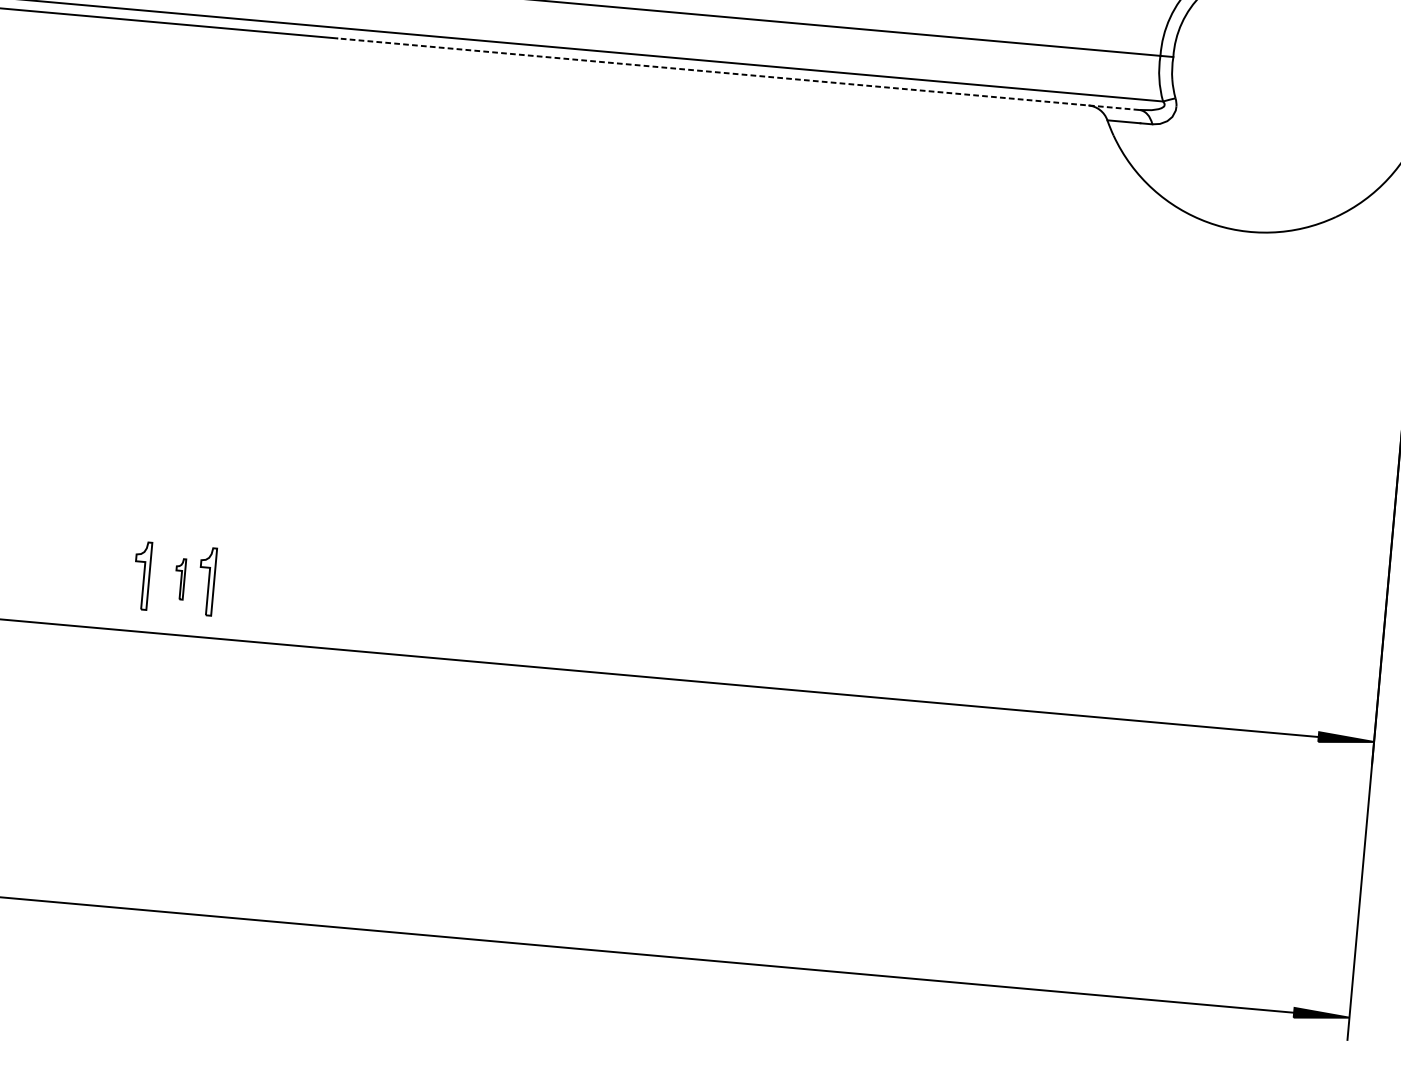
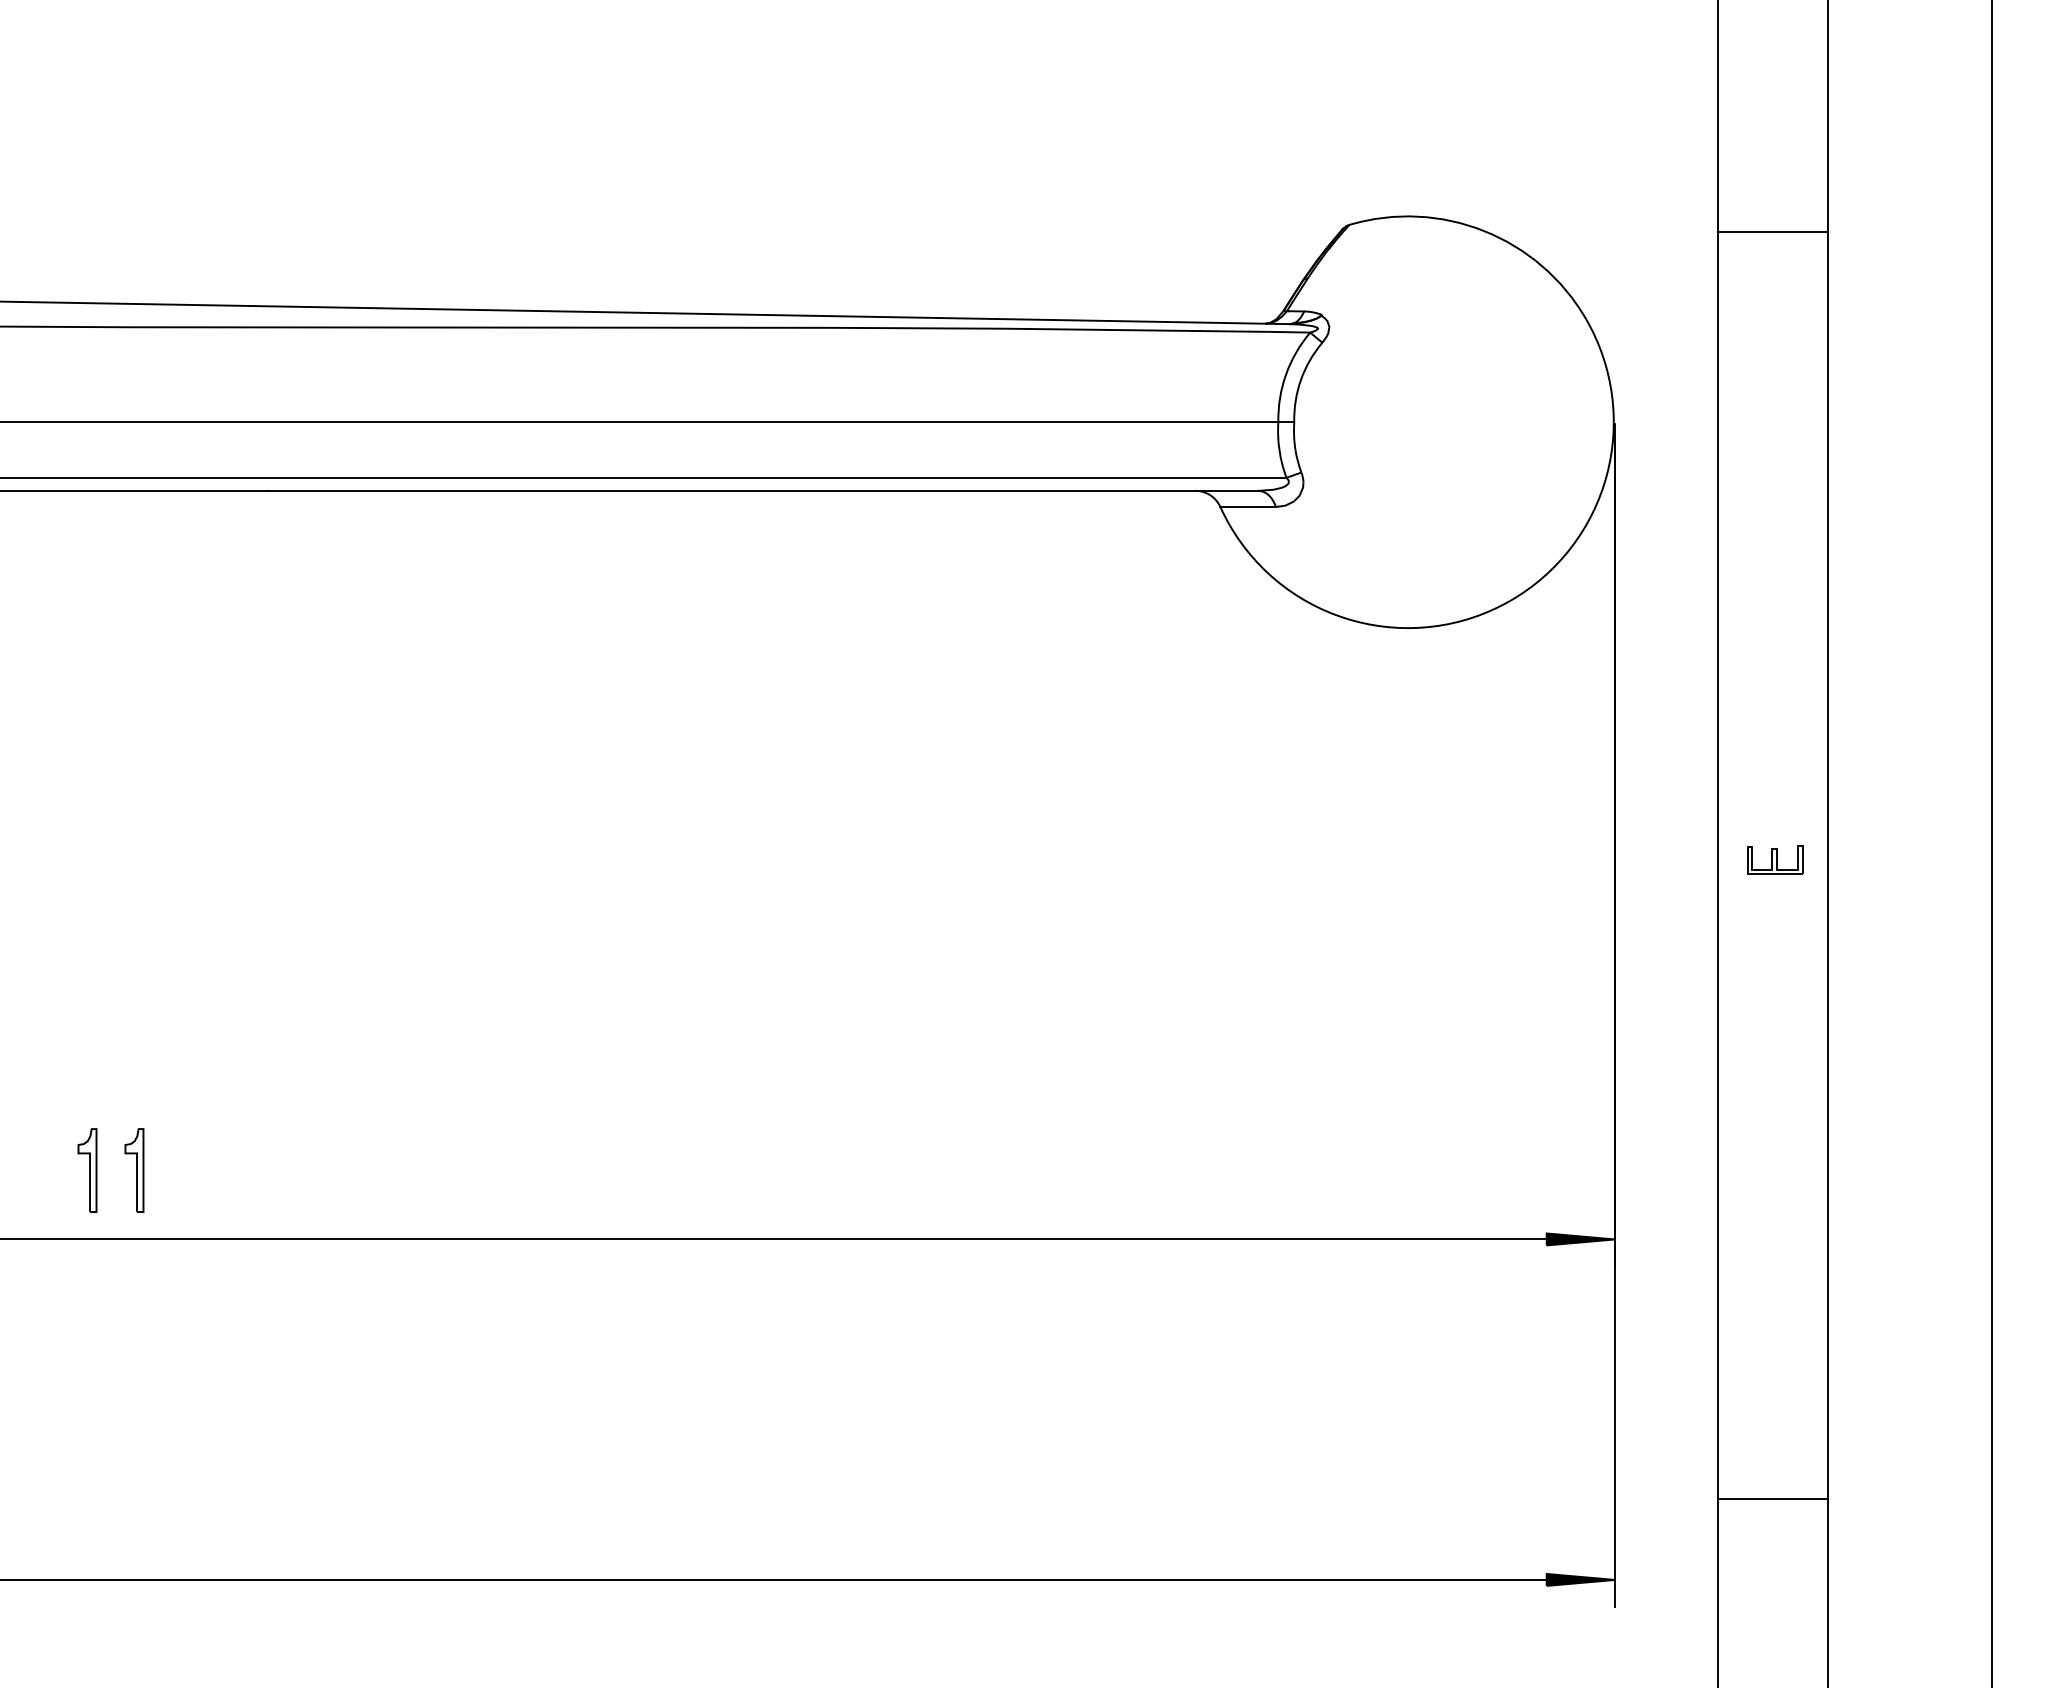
line: (737, 73) -> (762, 490), dashed -> solid
part: (180, 579) -> (134, 1170), size x1.67
part: (206, 581) -> (167, 1170), removed

